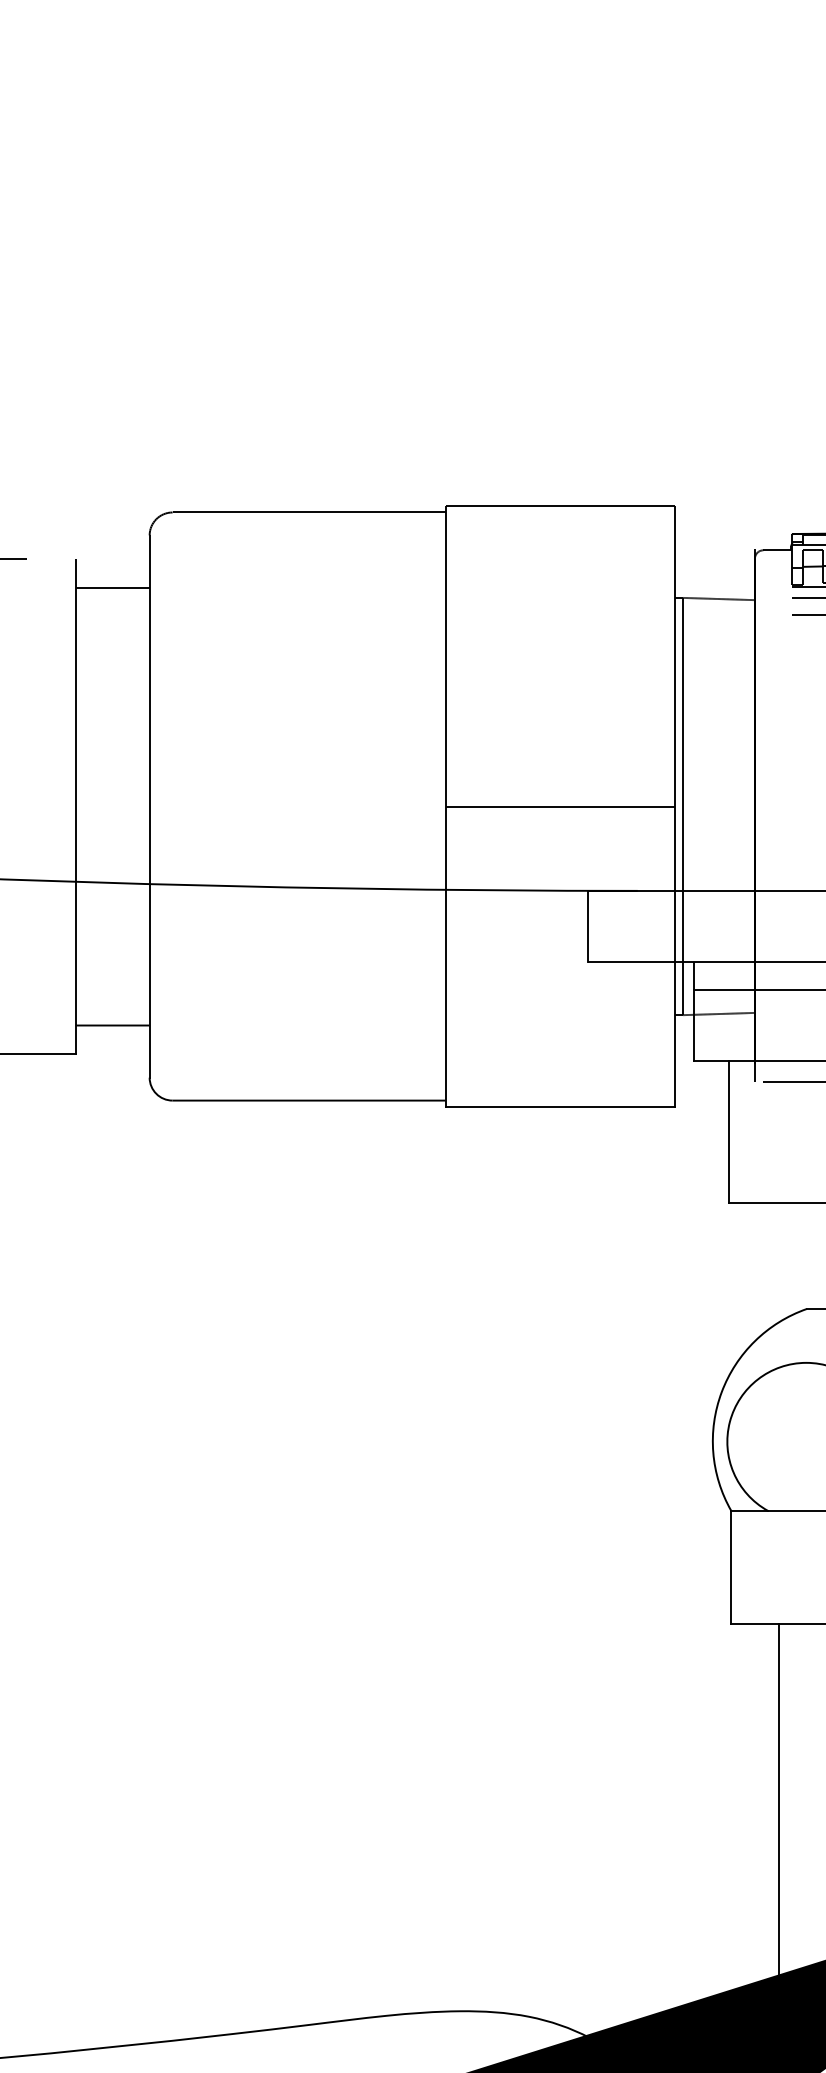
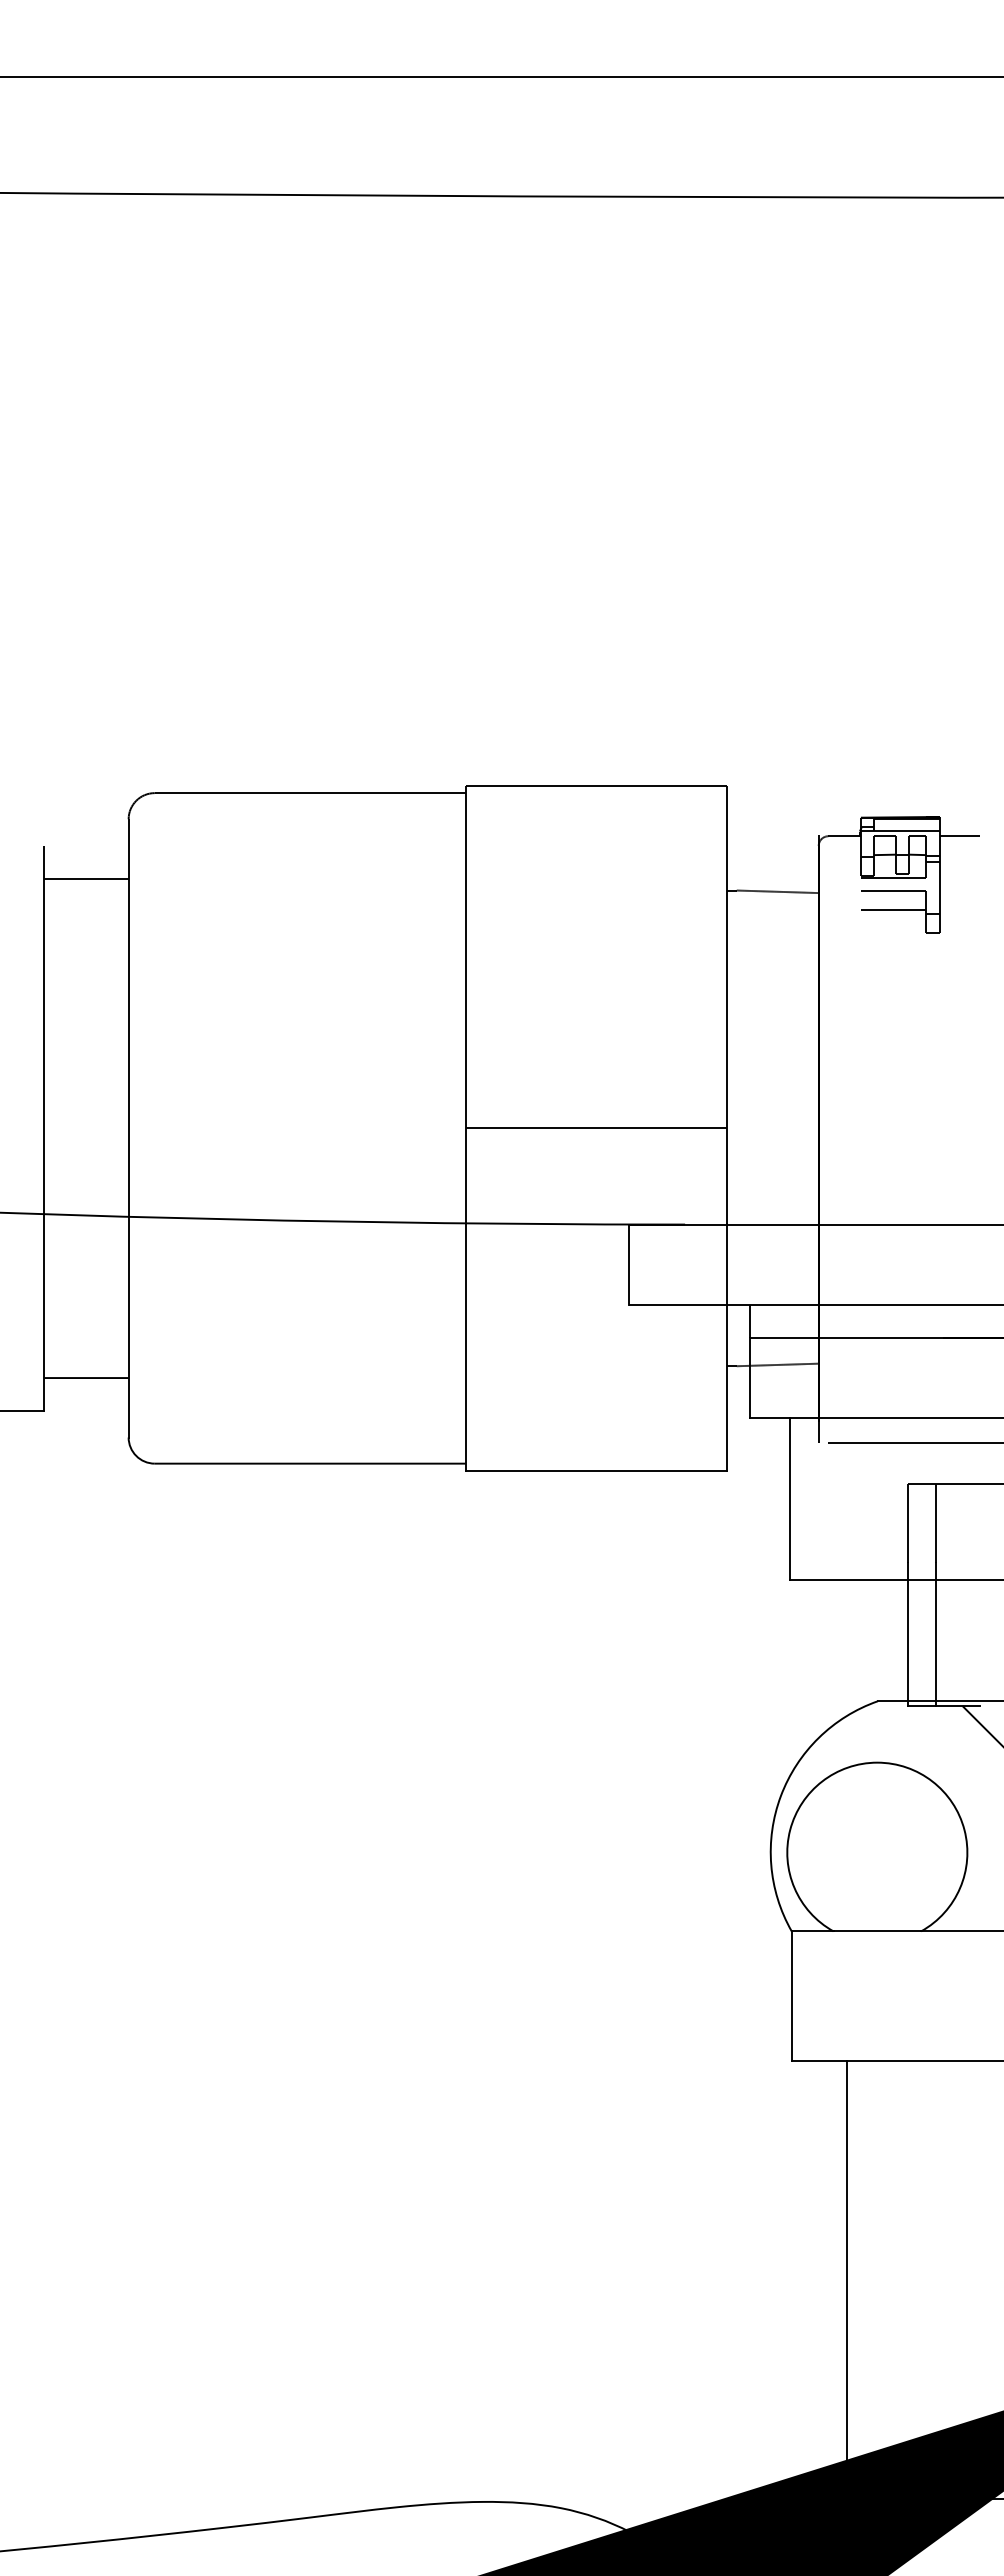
line: (682, 806) -> (736, 1128), removed

